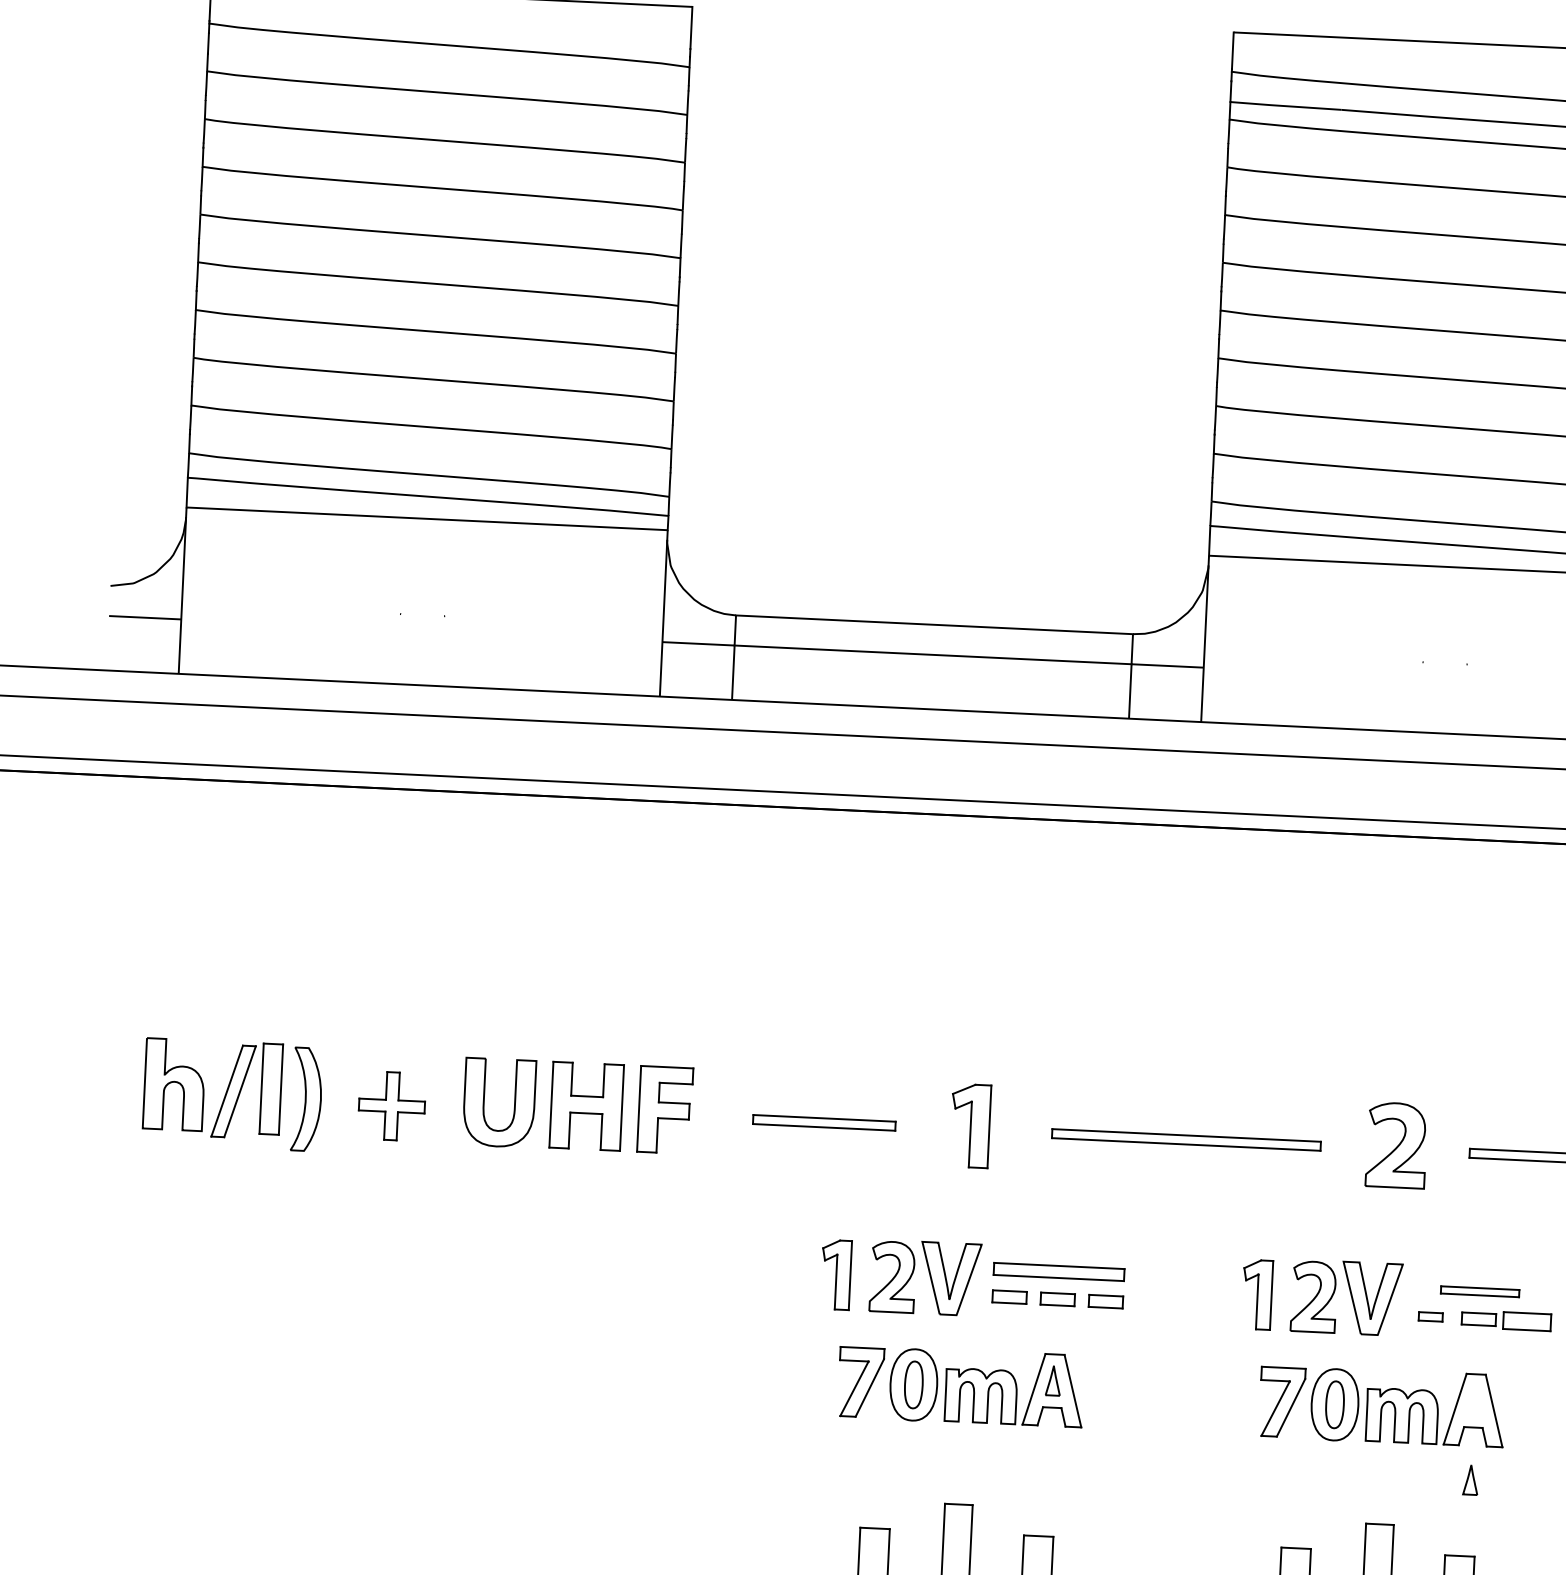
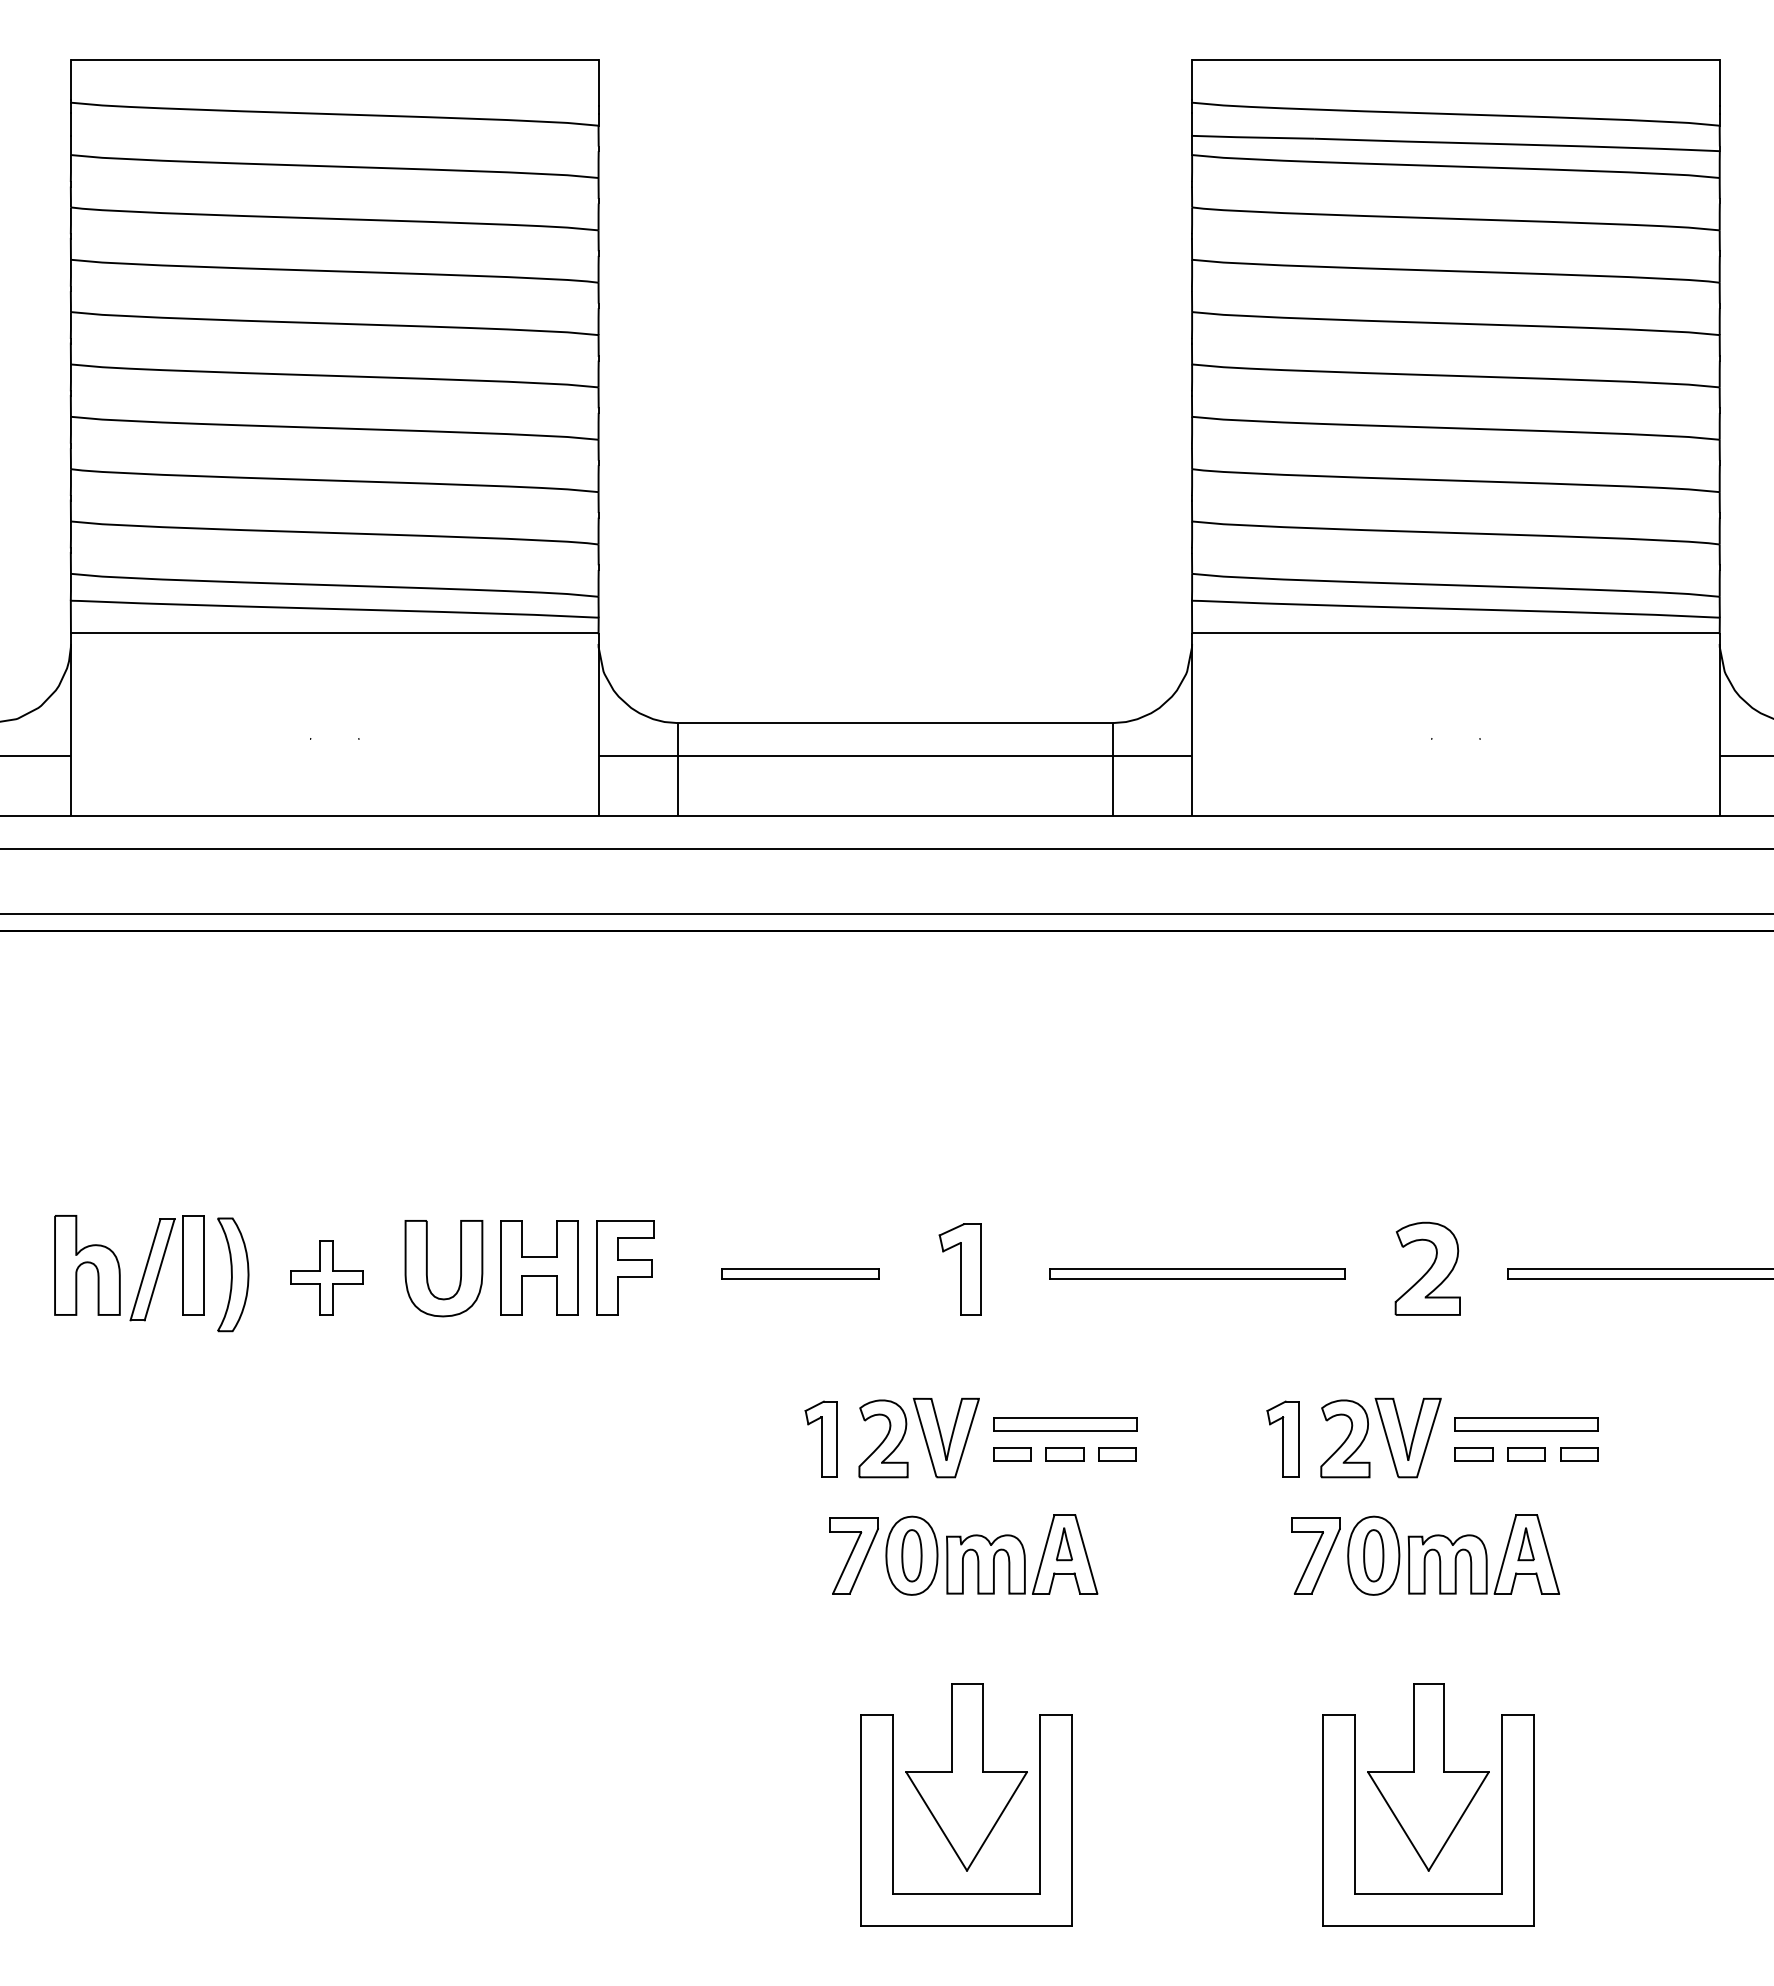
part: (1479, 1291) -> (1526, 1424), size x1.67
part: (1430, 1316) -> (1473, 1454), size x1.43
part: (1527, 1321) -> (1579, 1454), size x0.71
part: (1470, 1480) -> (1525, 1544), moved

